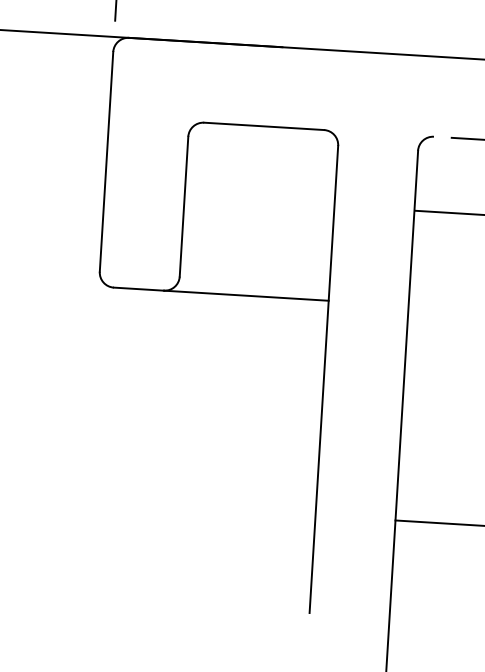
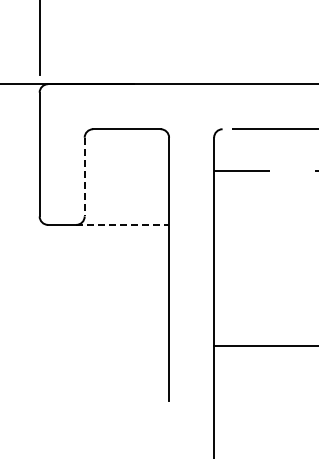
line: (183, 207) -> (84, 177), solid -> dashed
line: (247, 295) -> (123, 224), solid -> dashed

